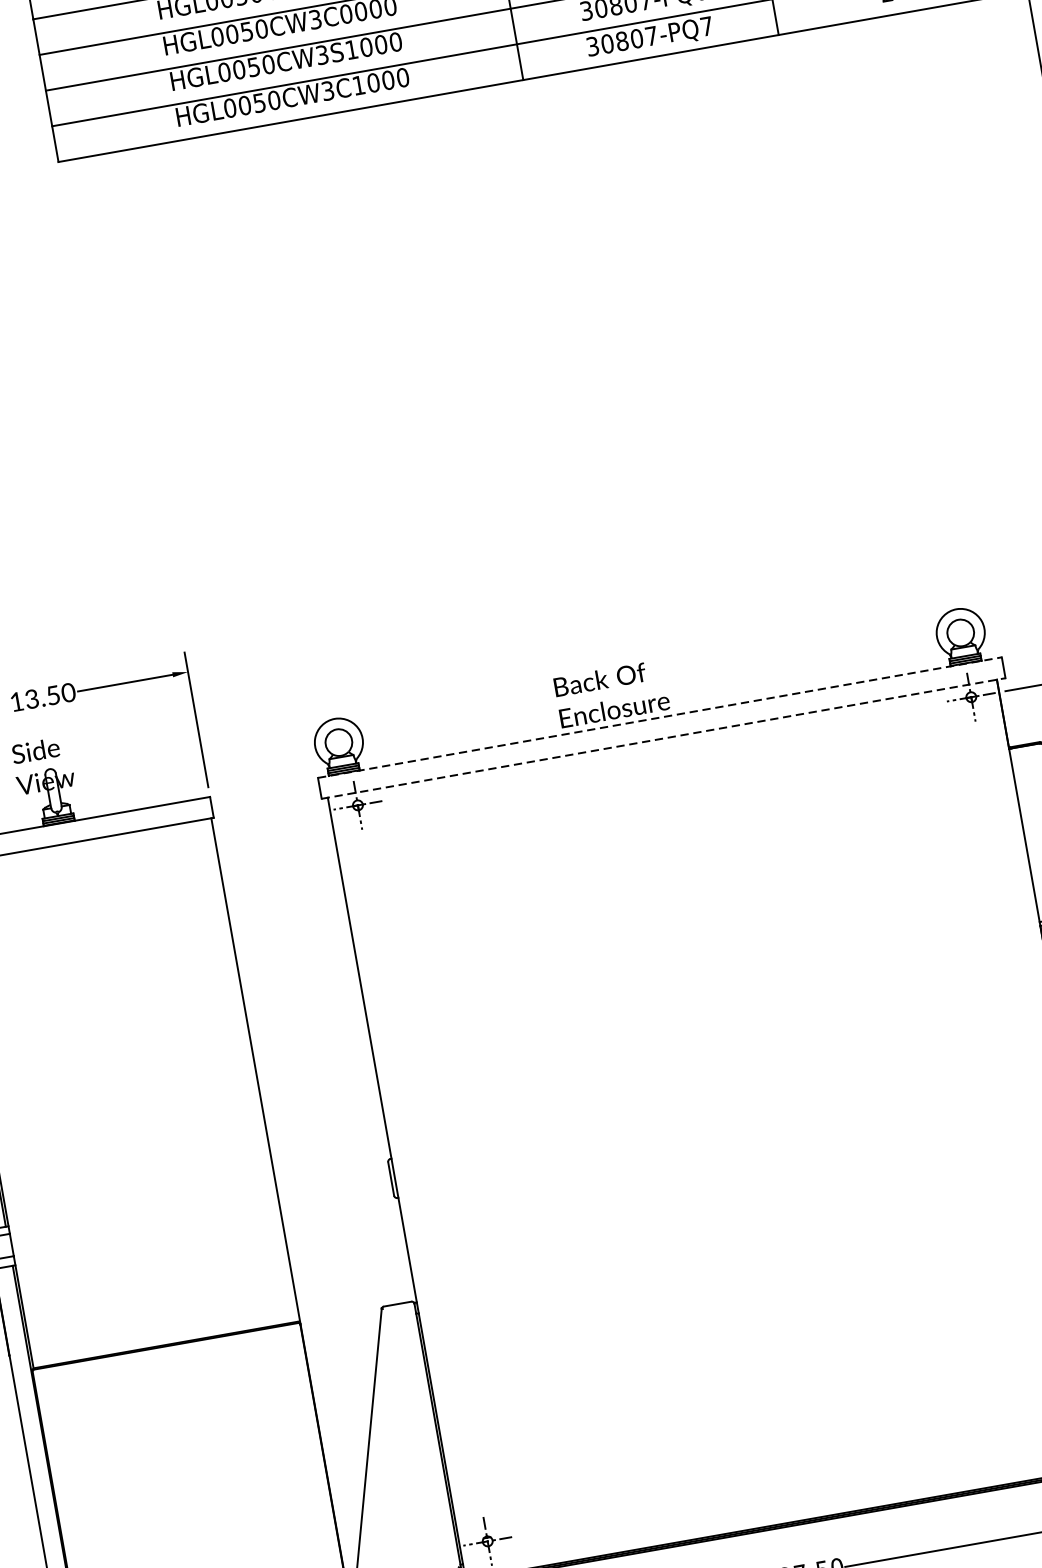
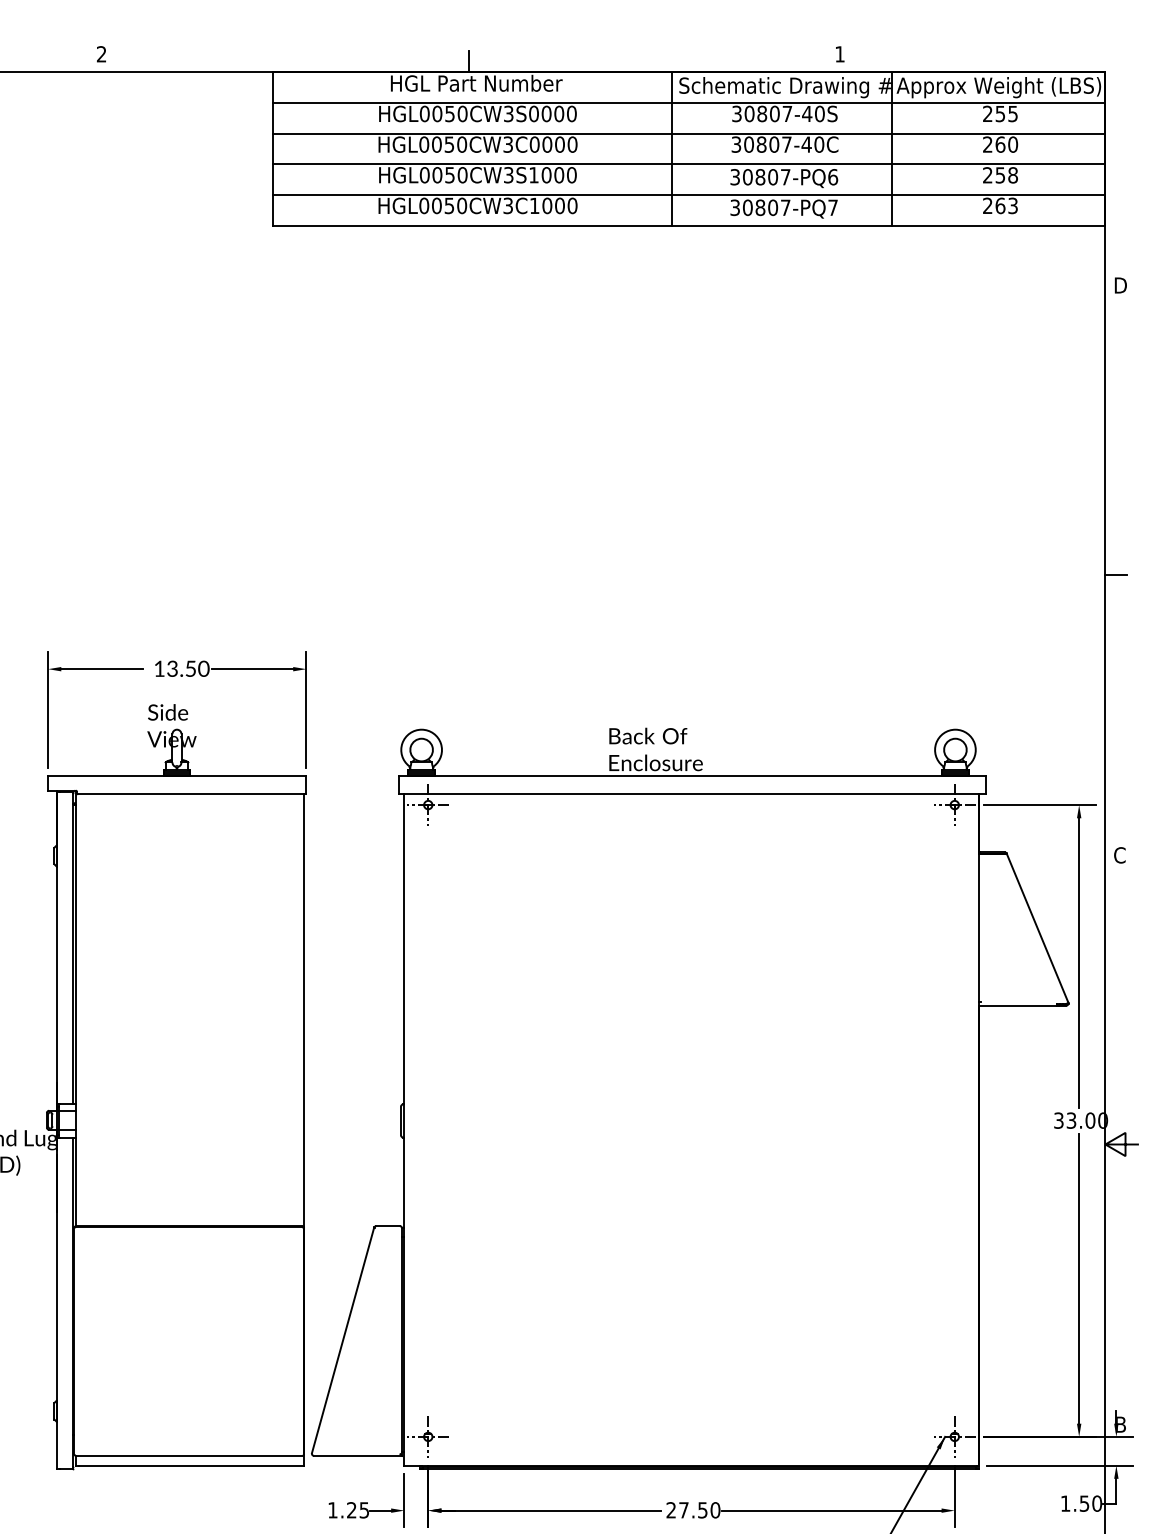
line: (659, 717) -> (692, 776), dashed -> solid
line: (663, 738) -> (692, 794), dashed -> solid

